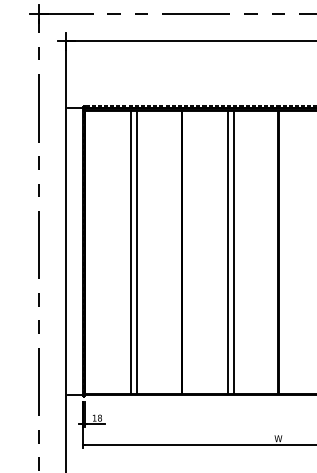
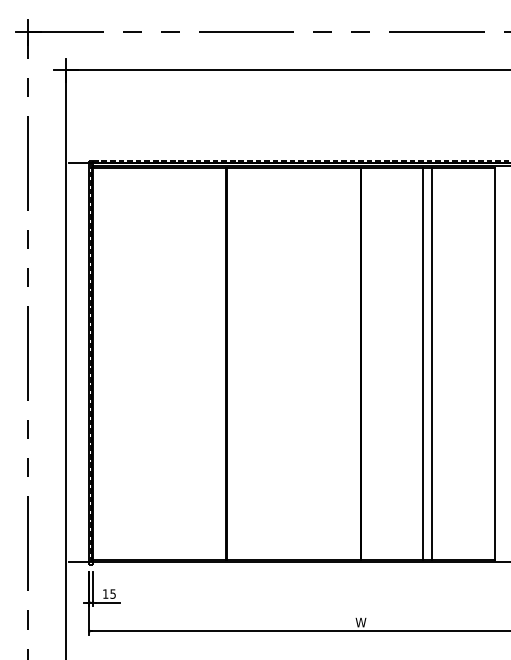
line: (131, 252) -> (156, 363), removed
line: (136, 252) -> (164, 363), removed
line: (227, 252) -> (290, 363), removed
line: (234, 252) -> (299, 363), removed
text: (99, 417) -> (112, 593), 18 -> 15

